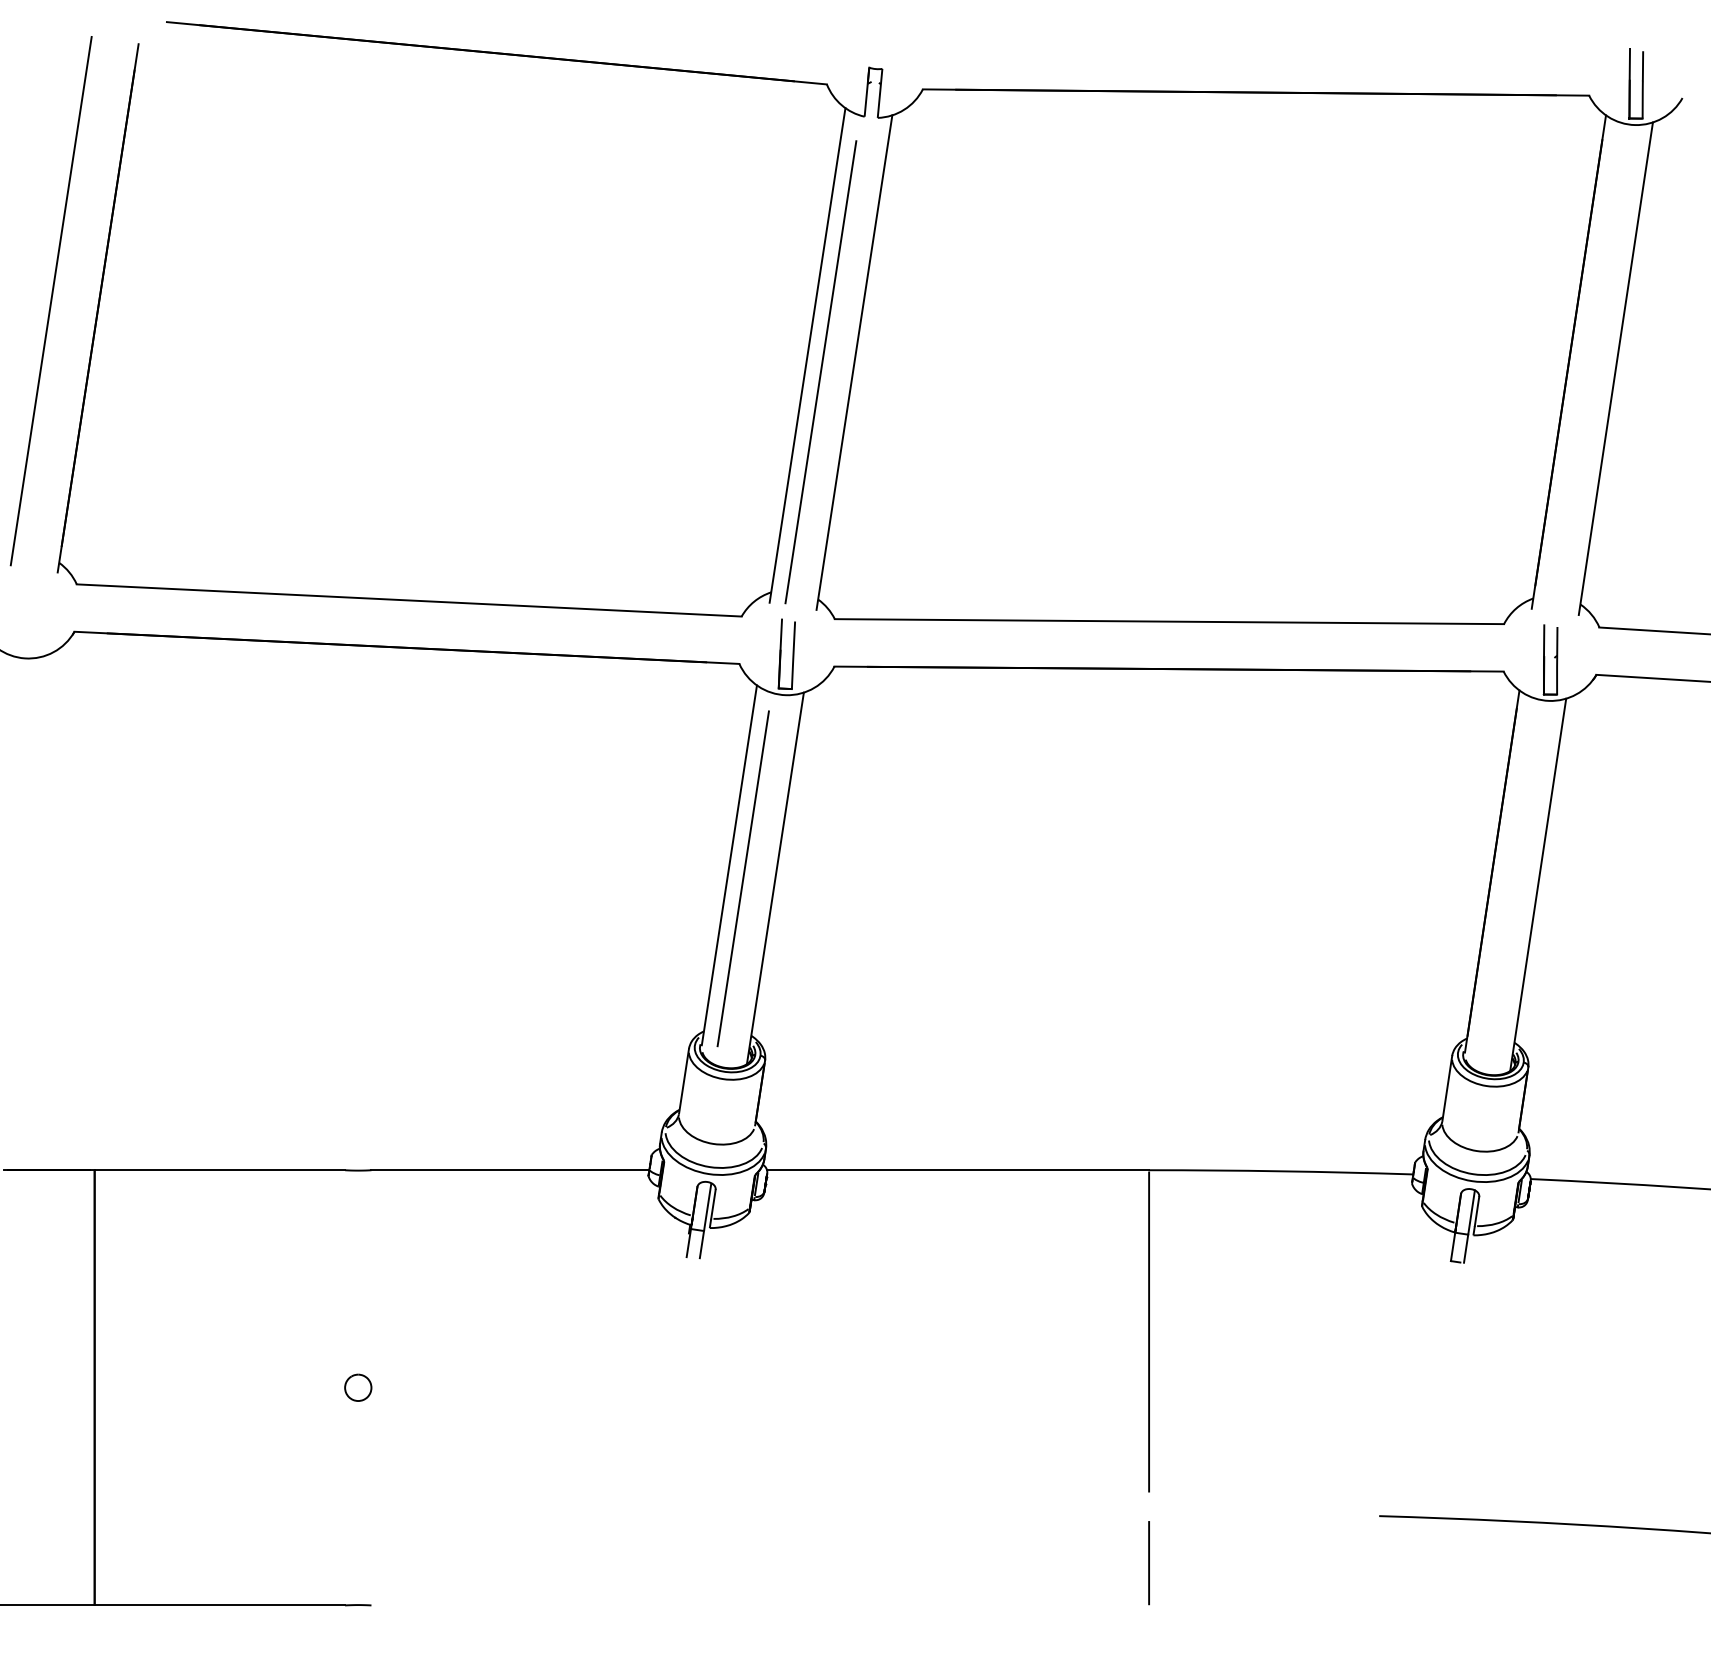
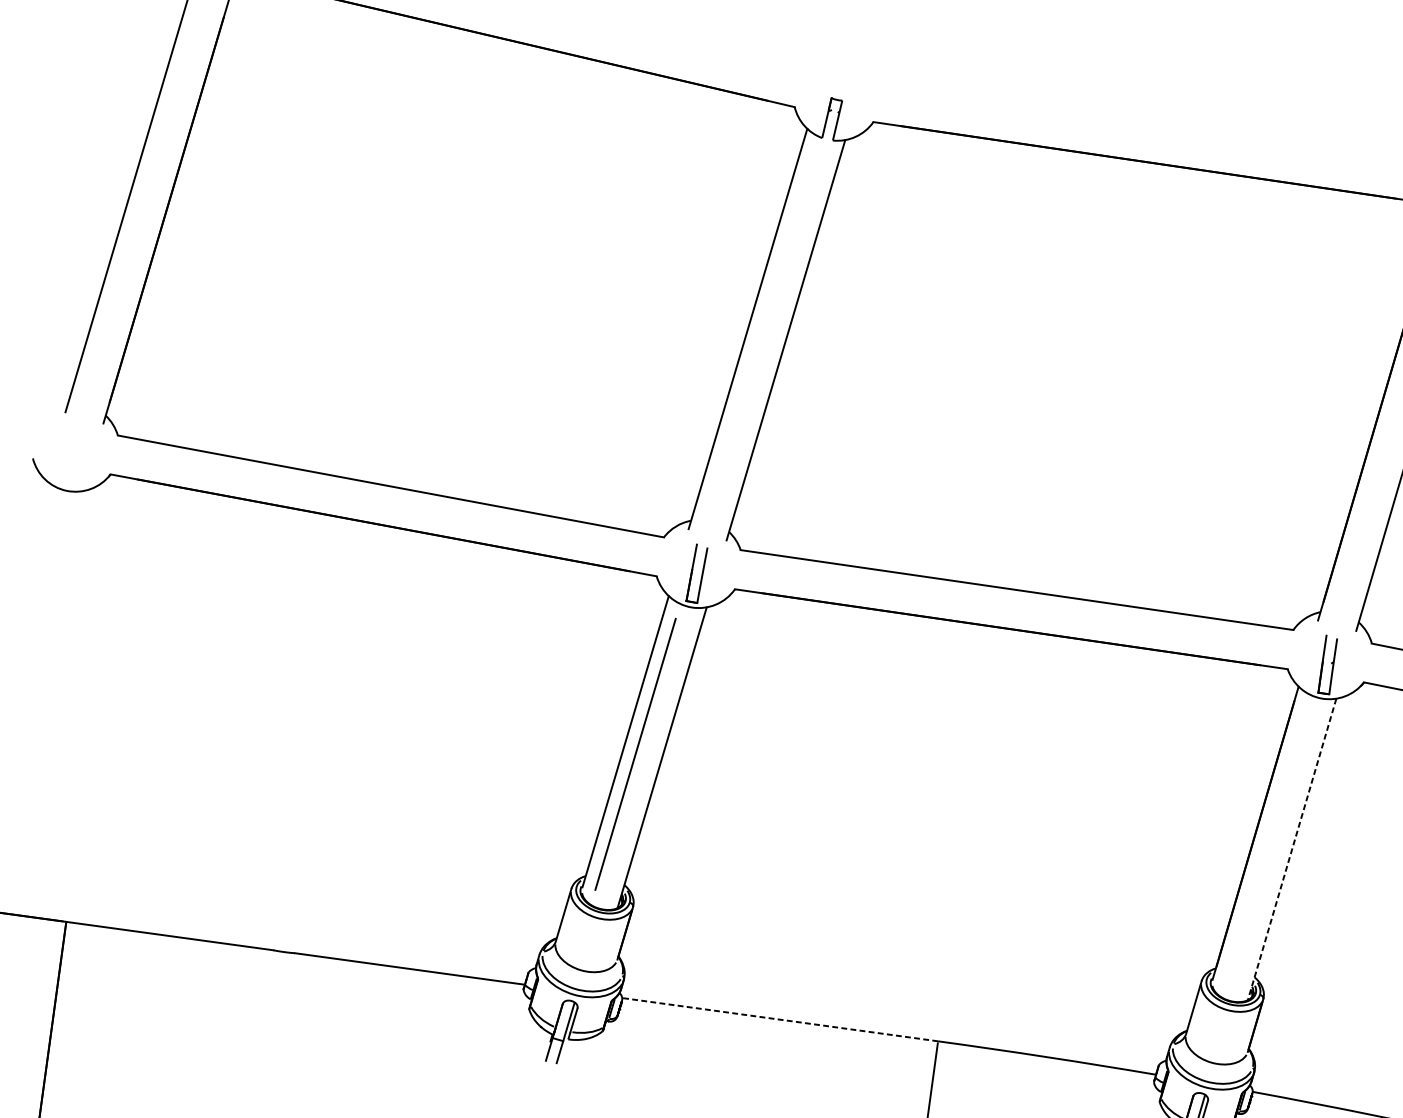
line: (820, 372) -> (756, 344), removed
line: (1538, 885) -> (1292, 850), solid -> dashed
line: (957, 1170) -> (779, 1019), solid -> dashed

